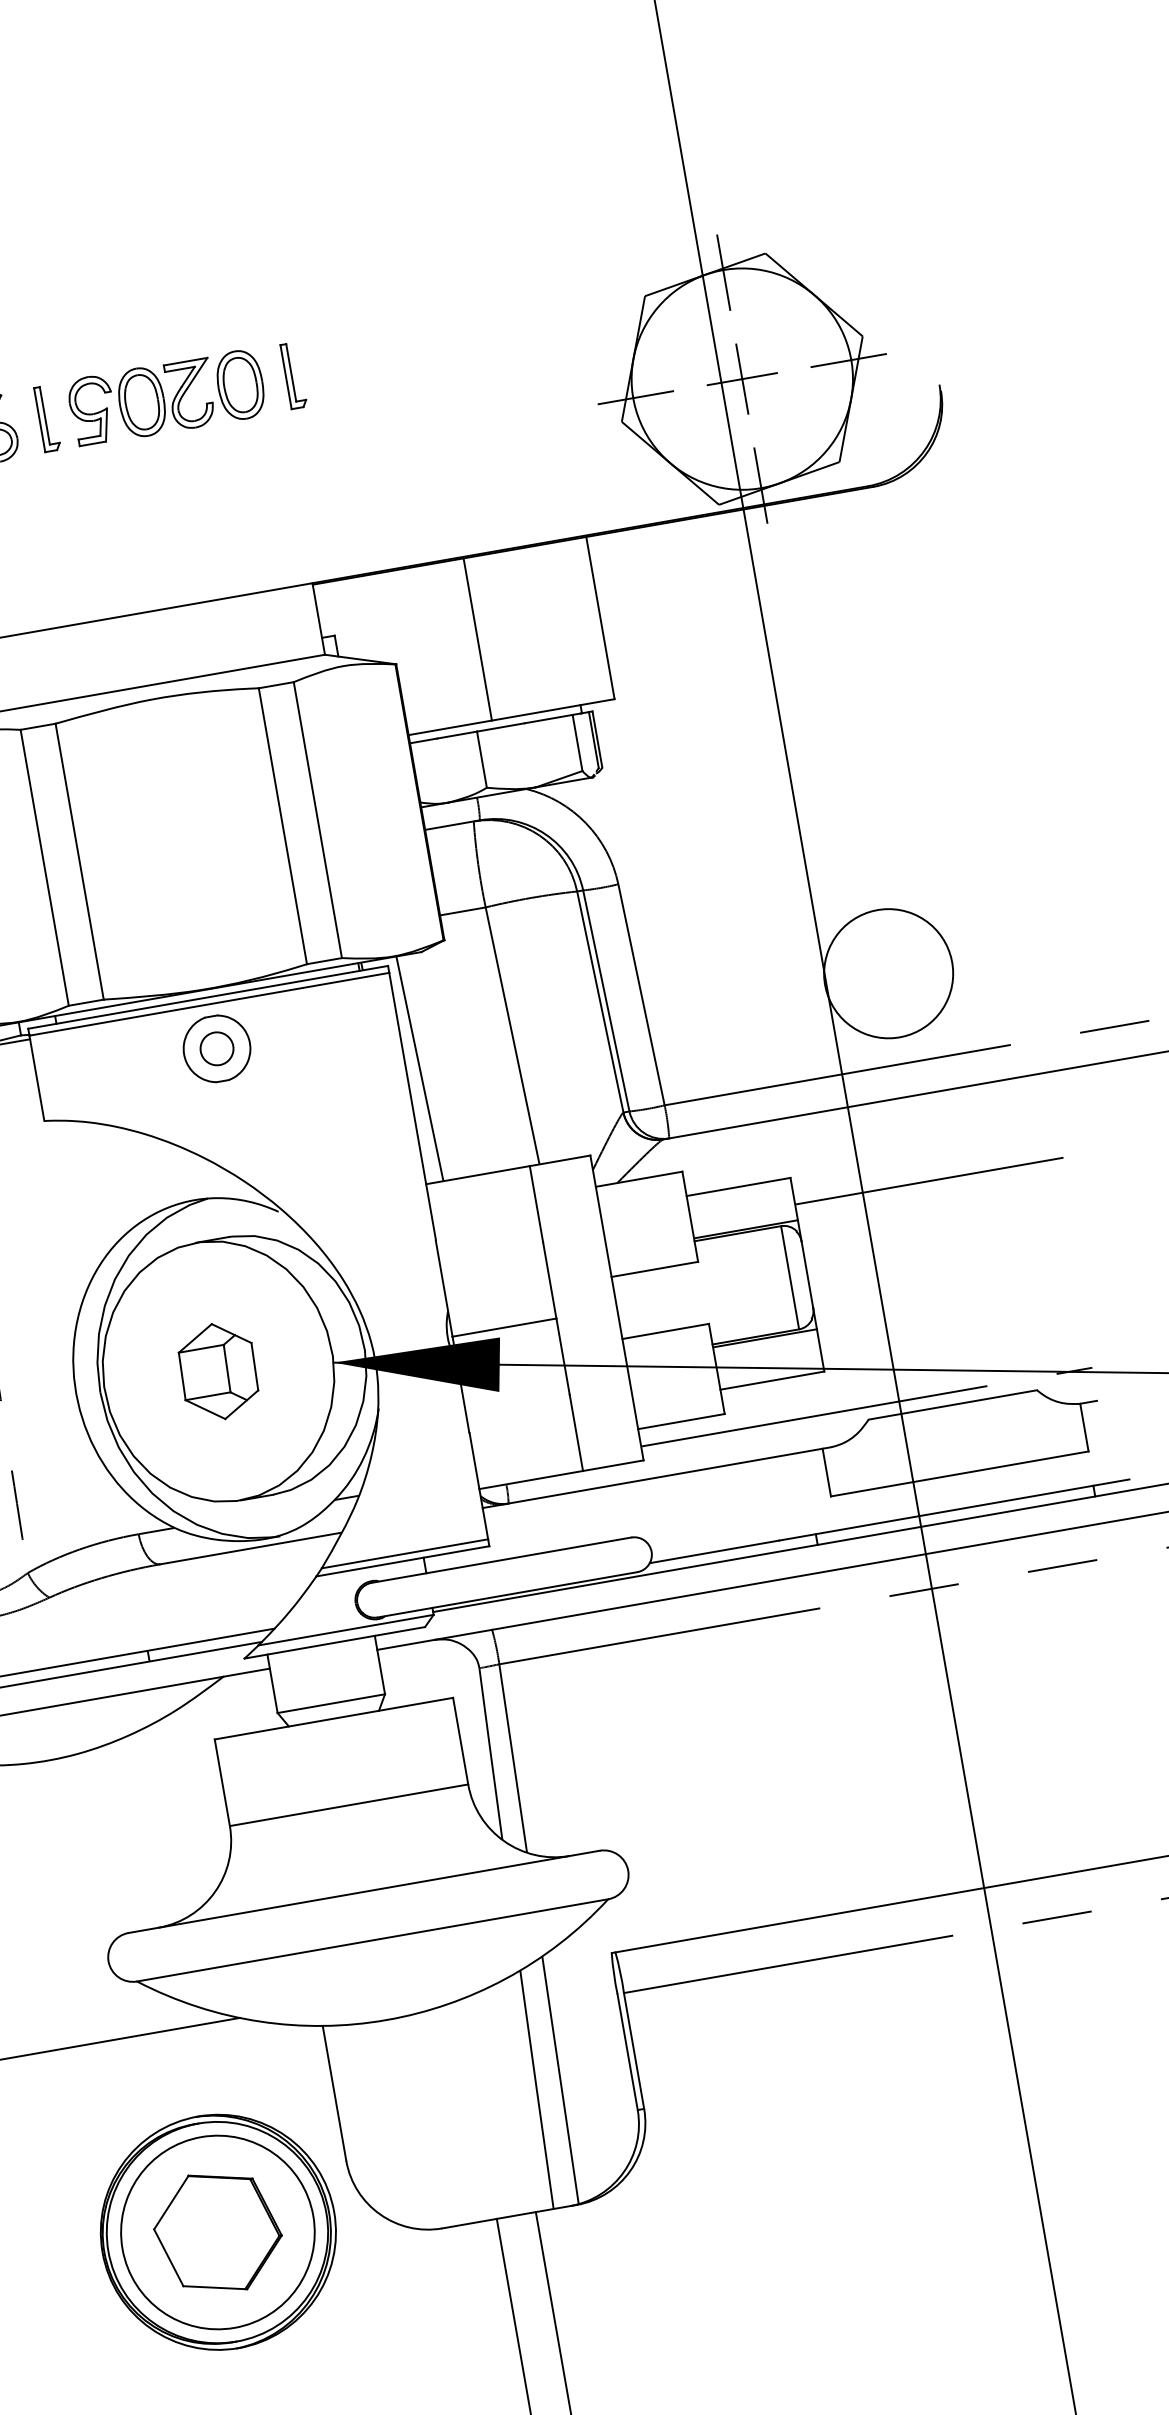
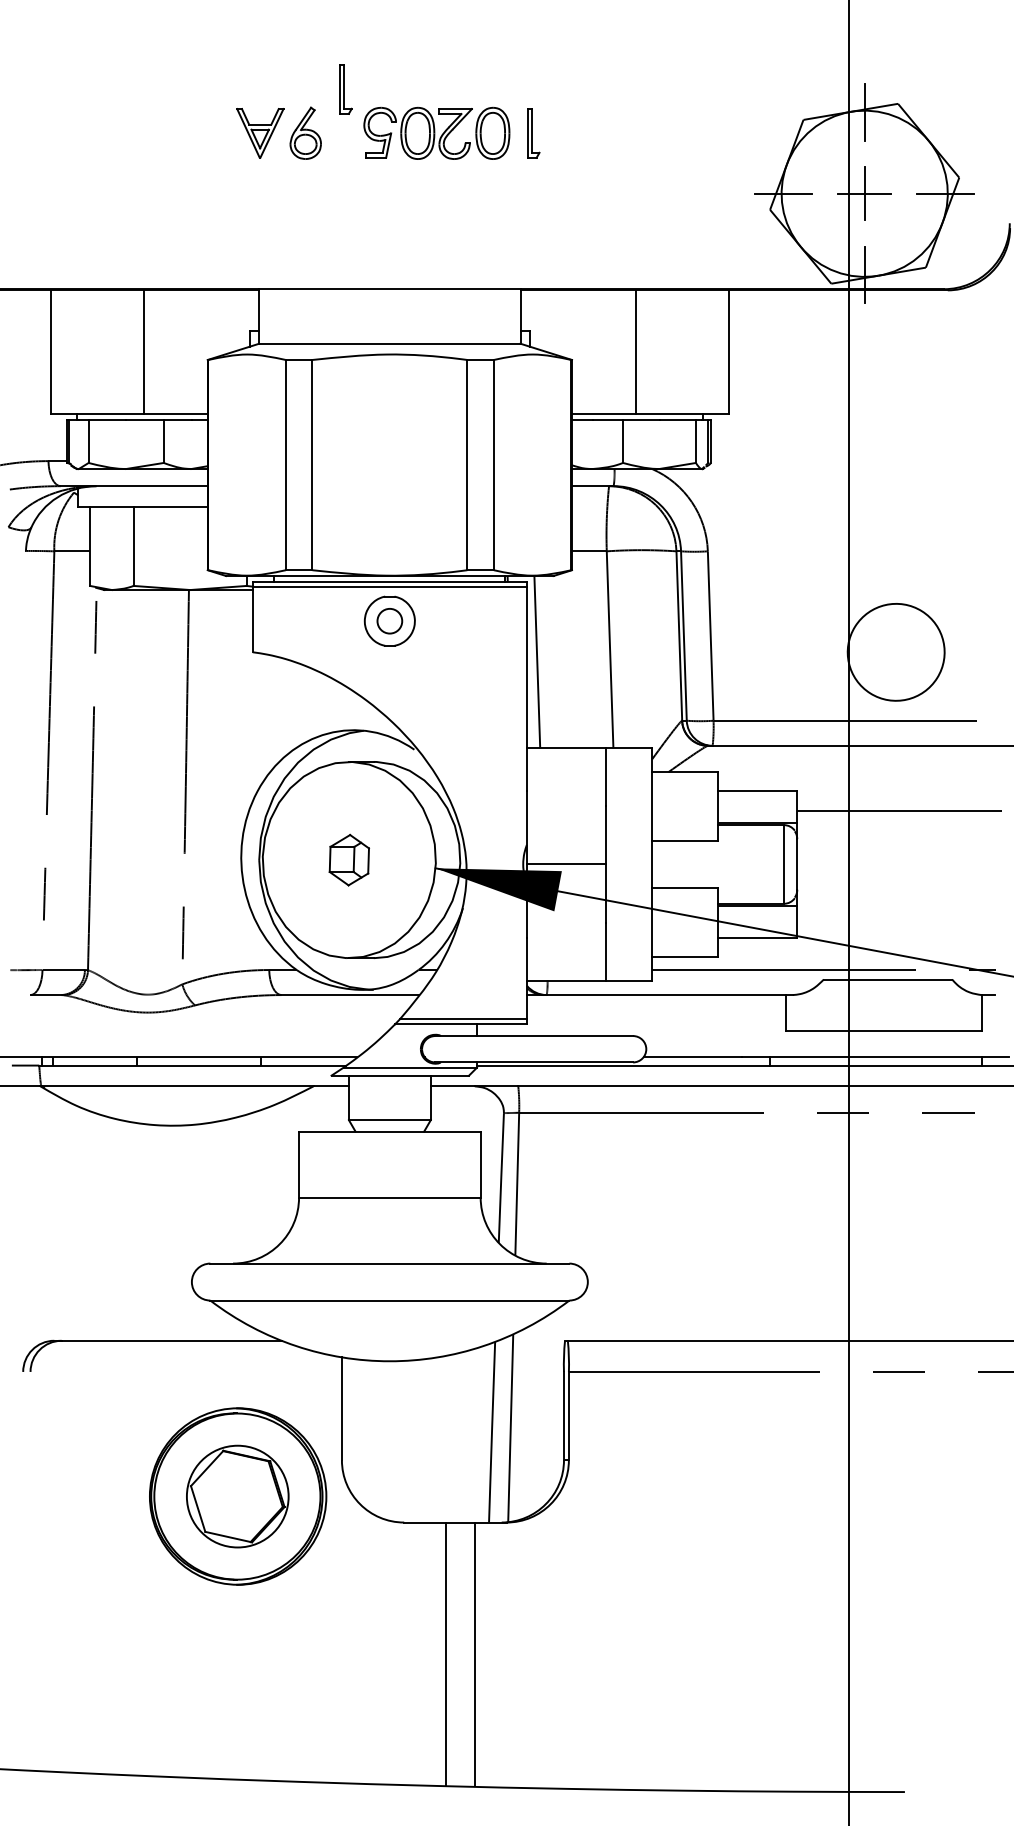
part: (47, 418) -> (345, 89), moved
part: (218, 1372) -> (349, 860), size x0.7
circle: (217, 2232) -> (237, 1496), size x0.7

